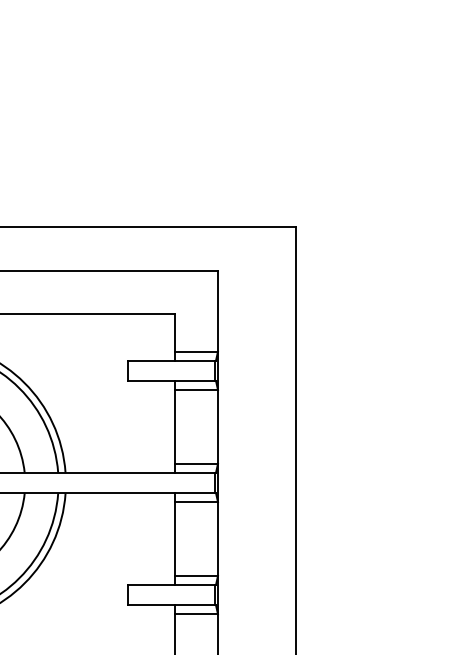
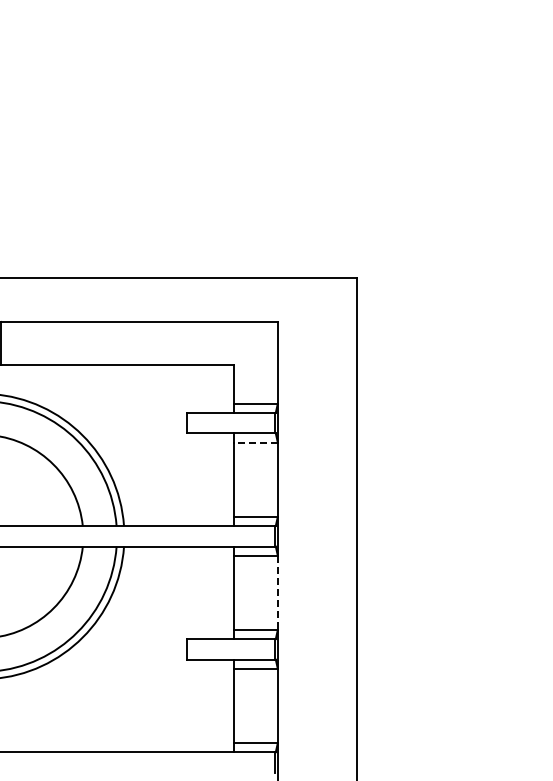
line: (196, 390) -> (256, 442), solid -> dashed
line: (217, 539) -> (277, 593), solid -> dashed

